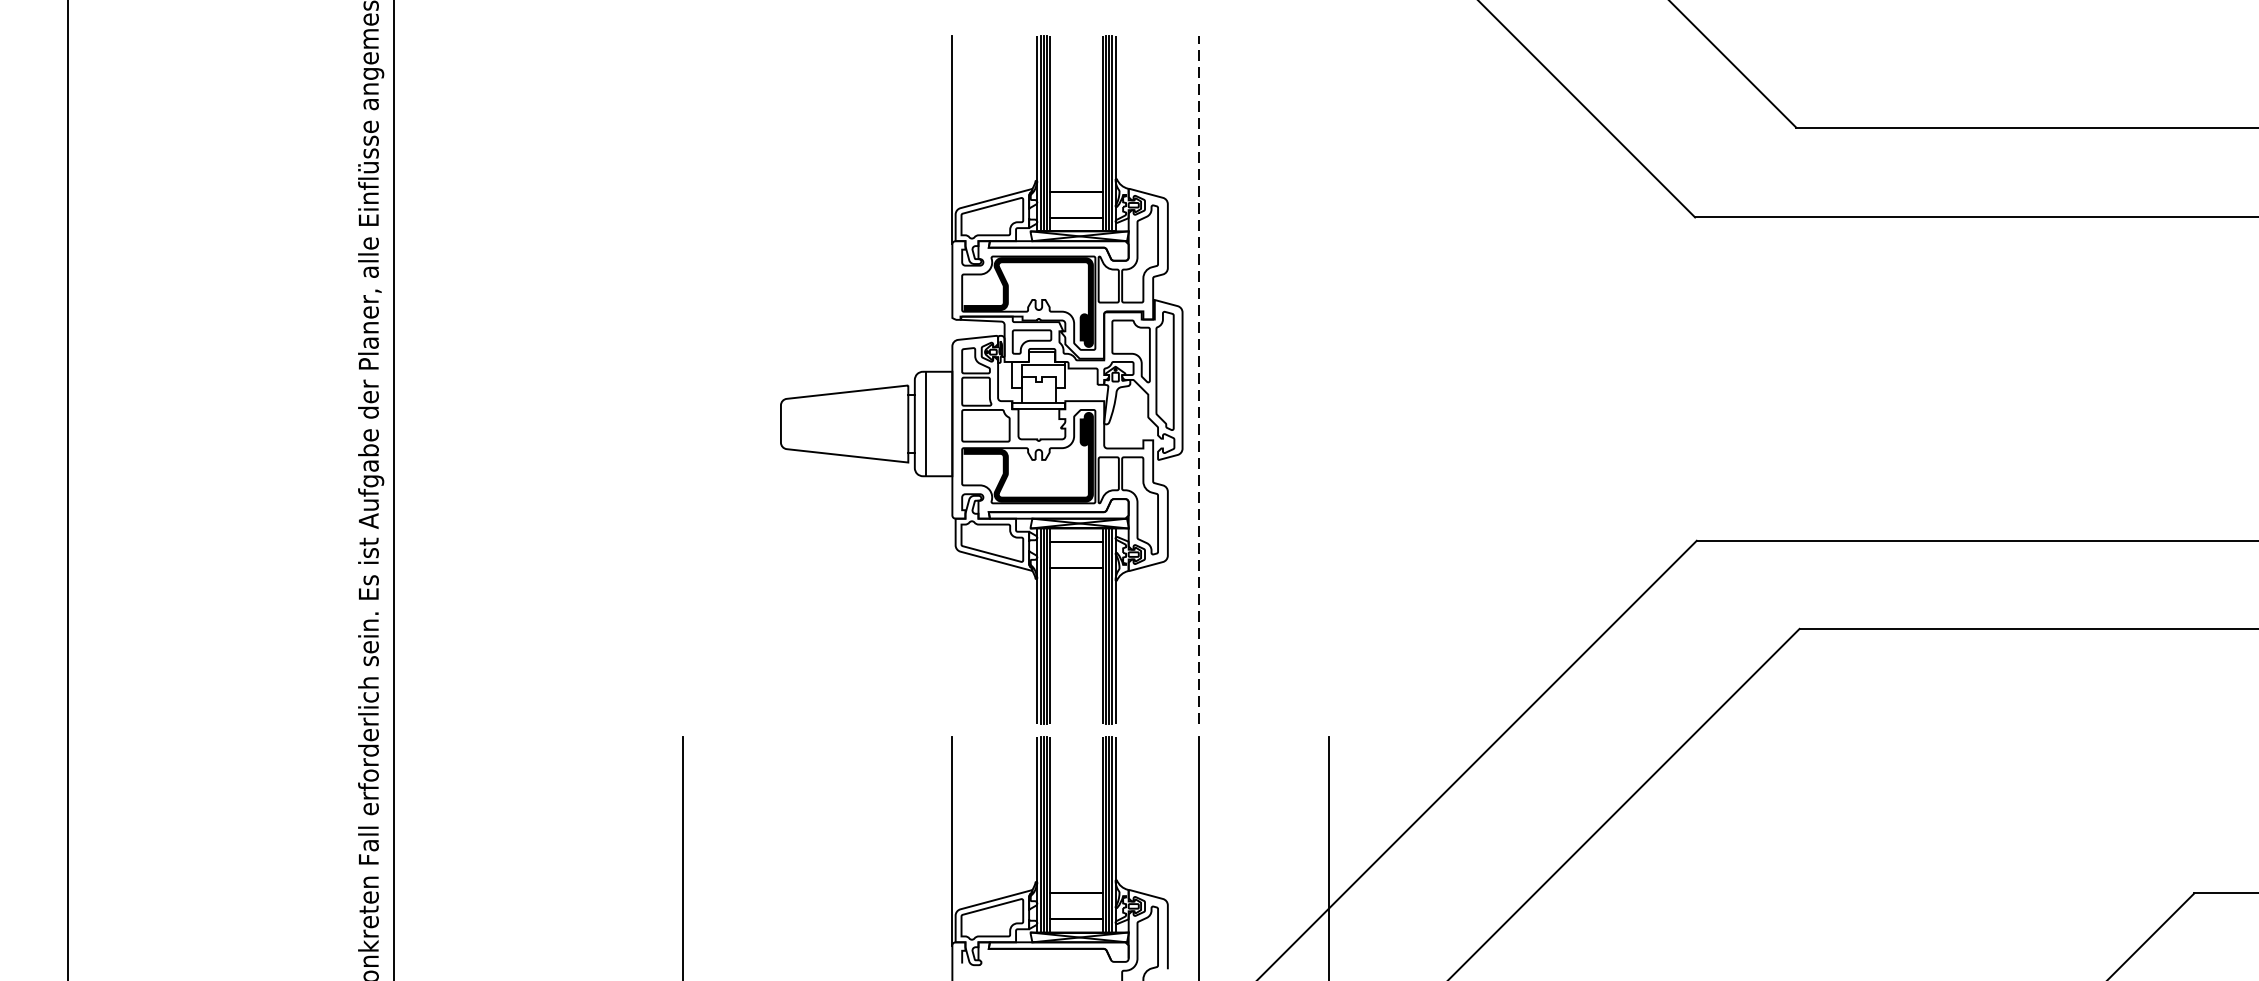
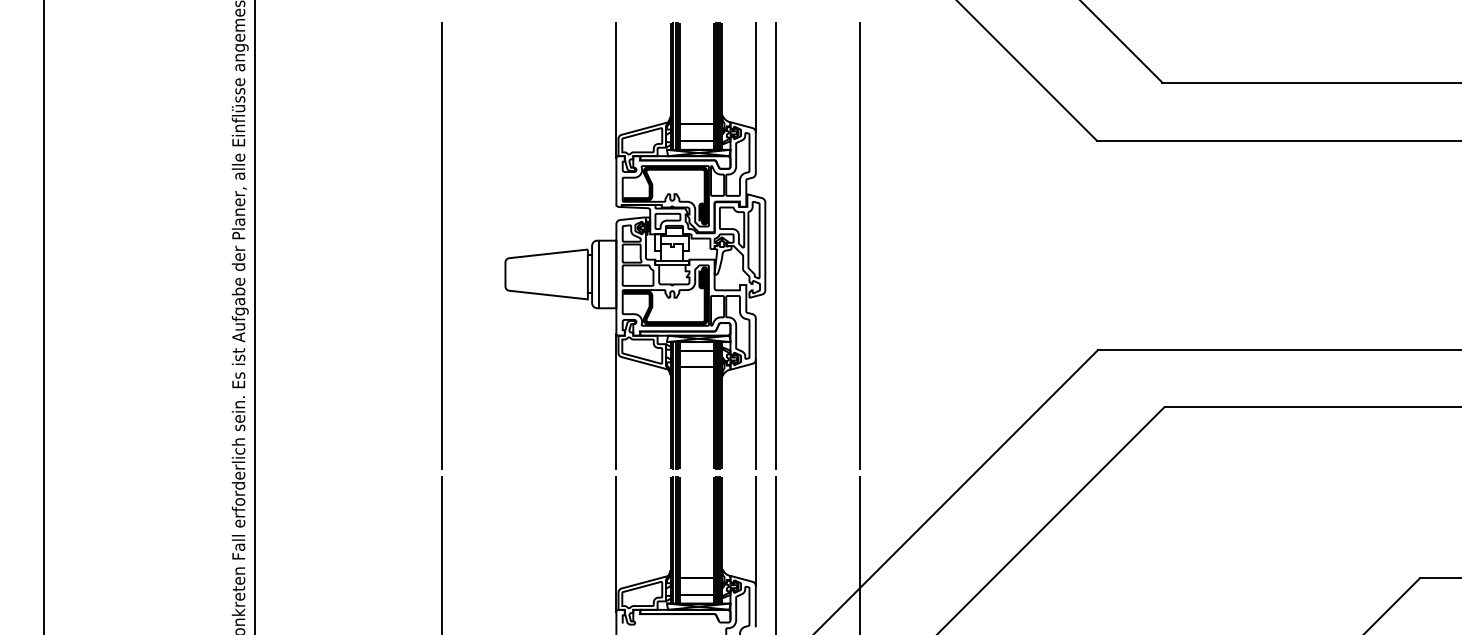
line: (1167, 119) -> (755, 77), added
line: (683, 379) -> (442, 245), added
line: (1198, 379) -> (775, 245), dashed -> solid
line: (1329, 379) -> (860, 245), added
line: (952, 618) -> (616, 400), added
line: (1167, 638) -> (755, 413), added
line: (1167, 821) -> (755, 531), added

